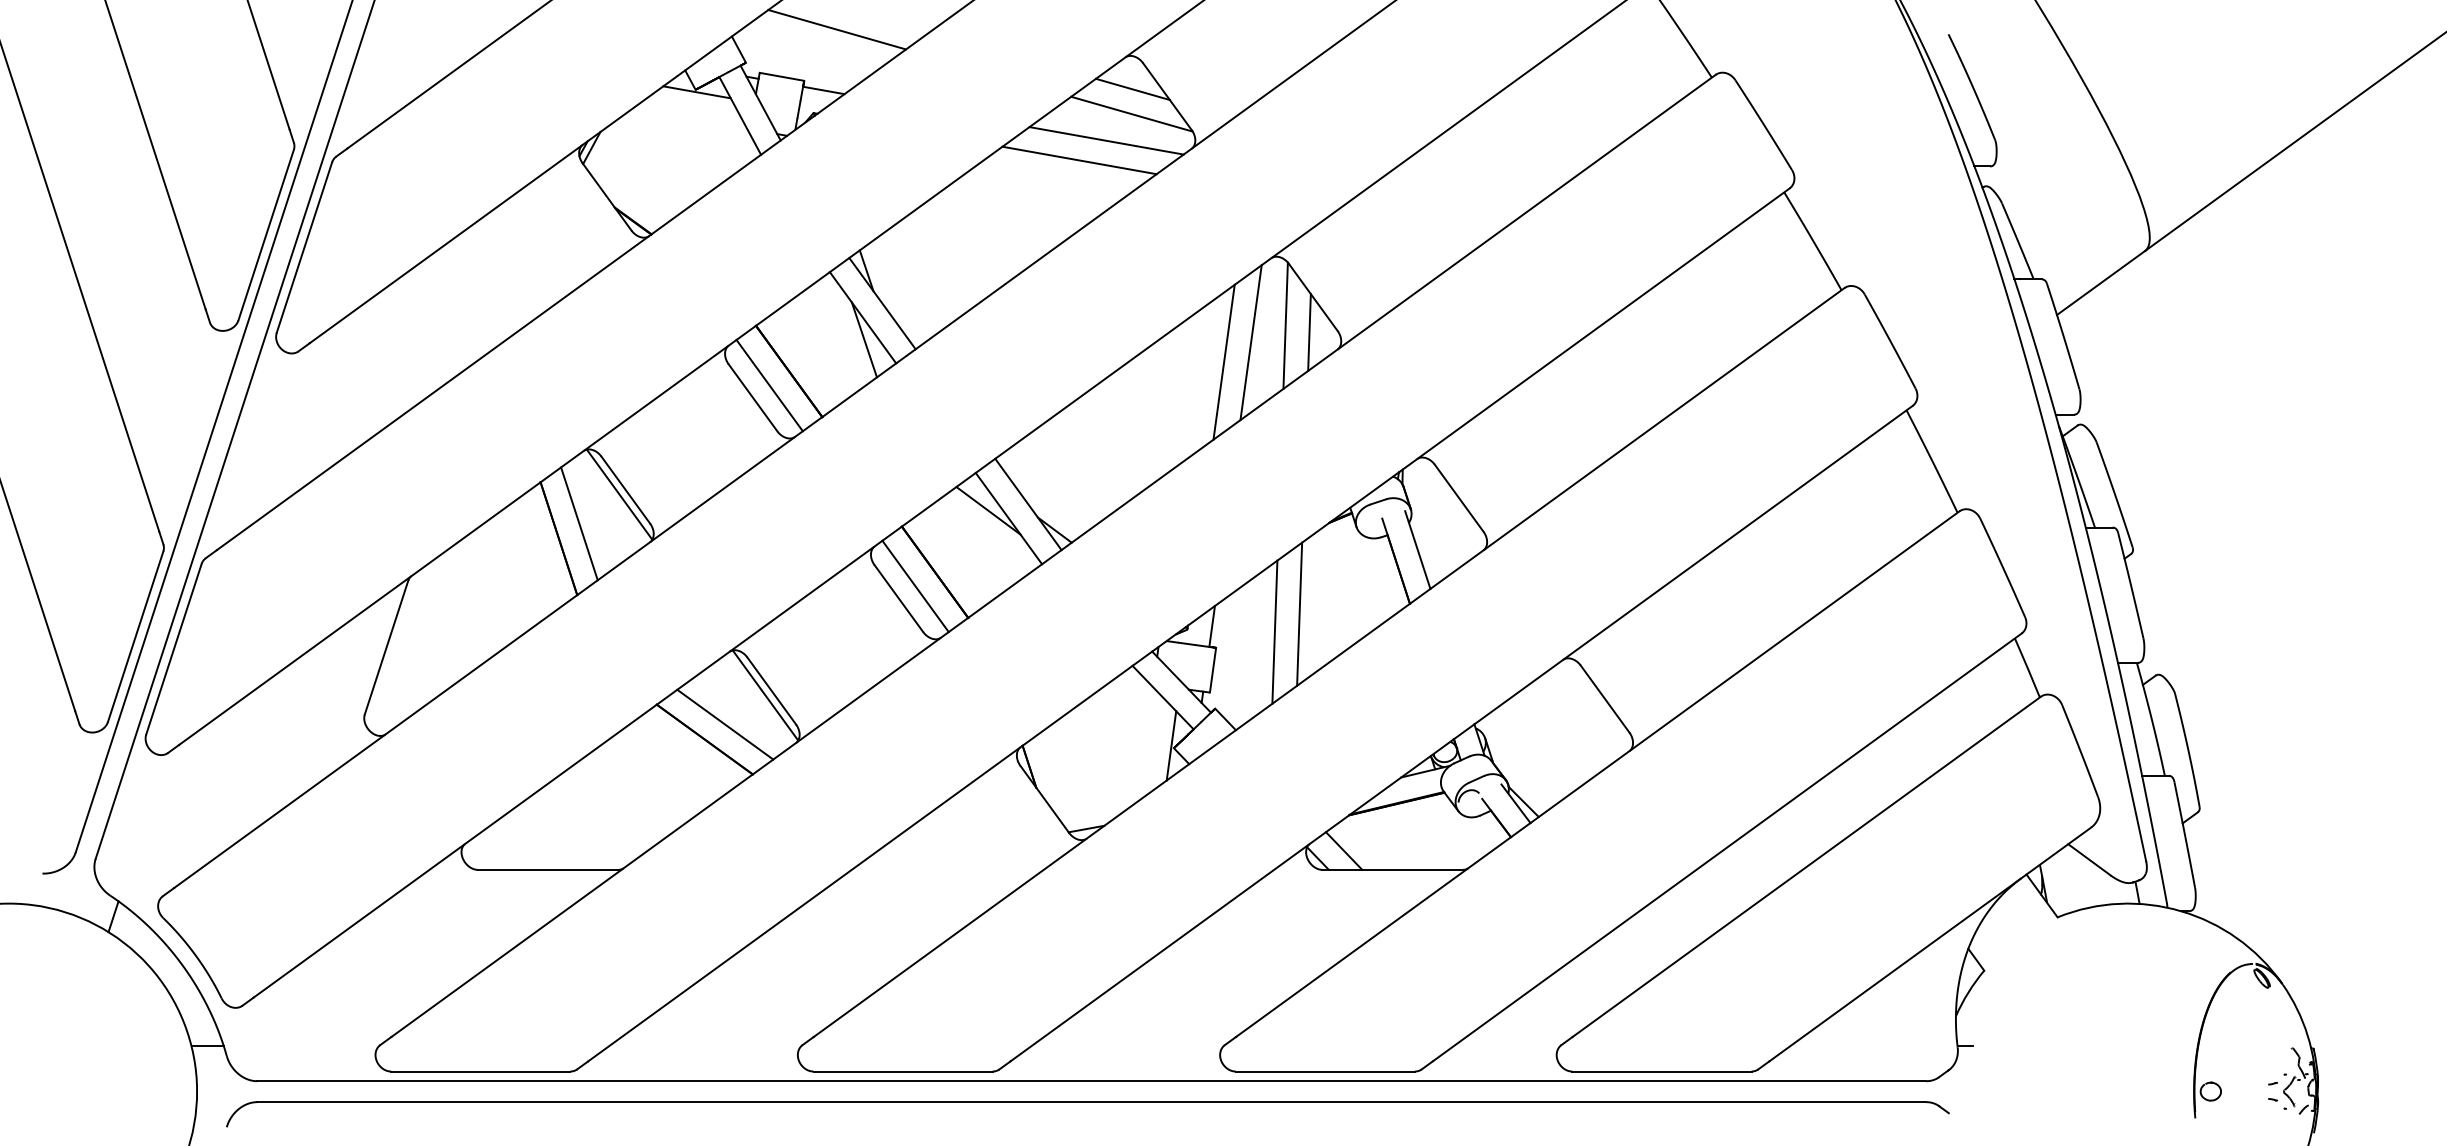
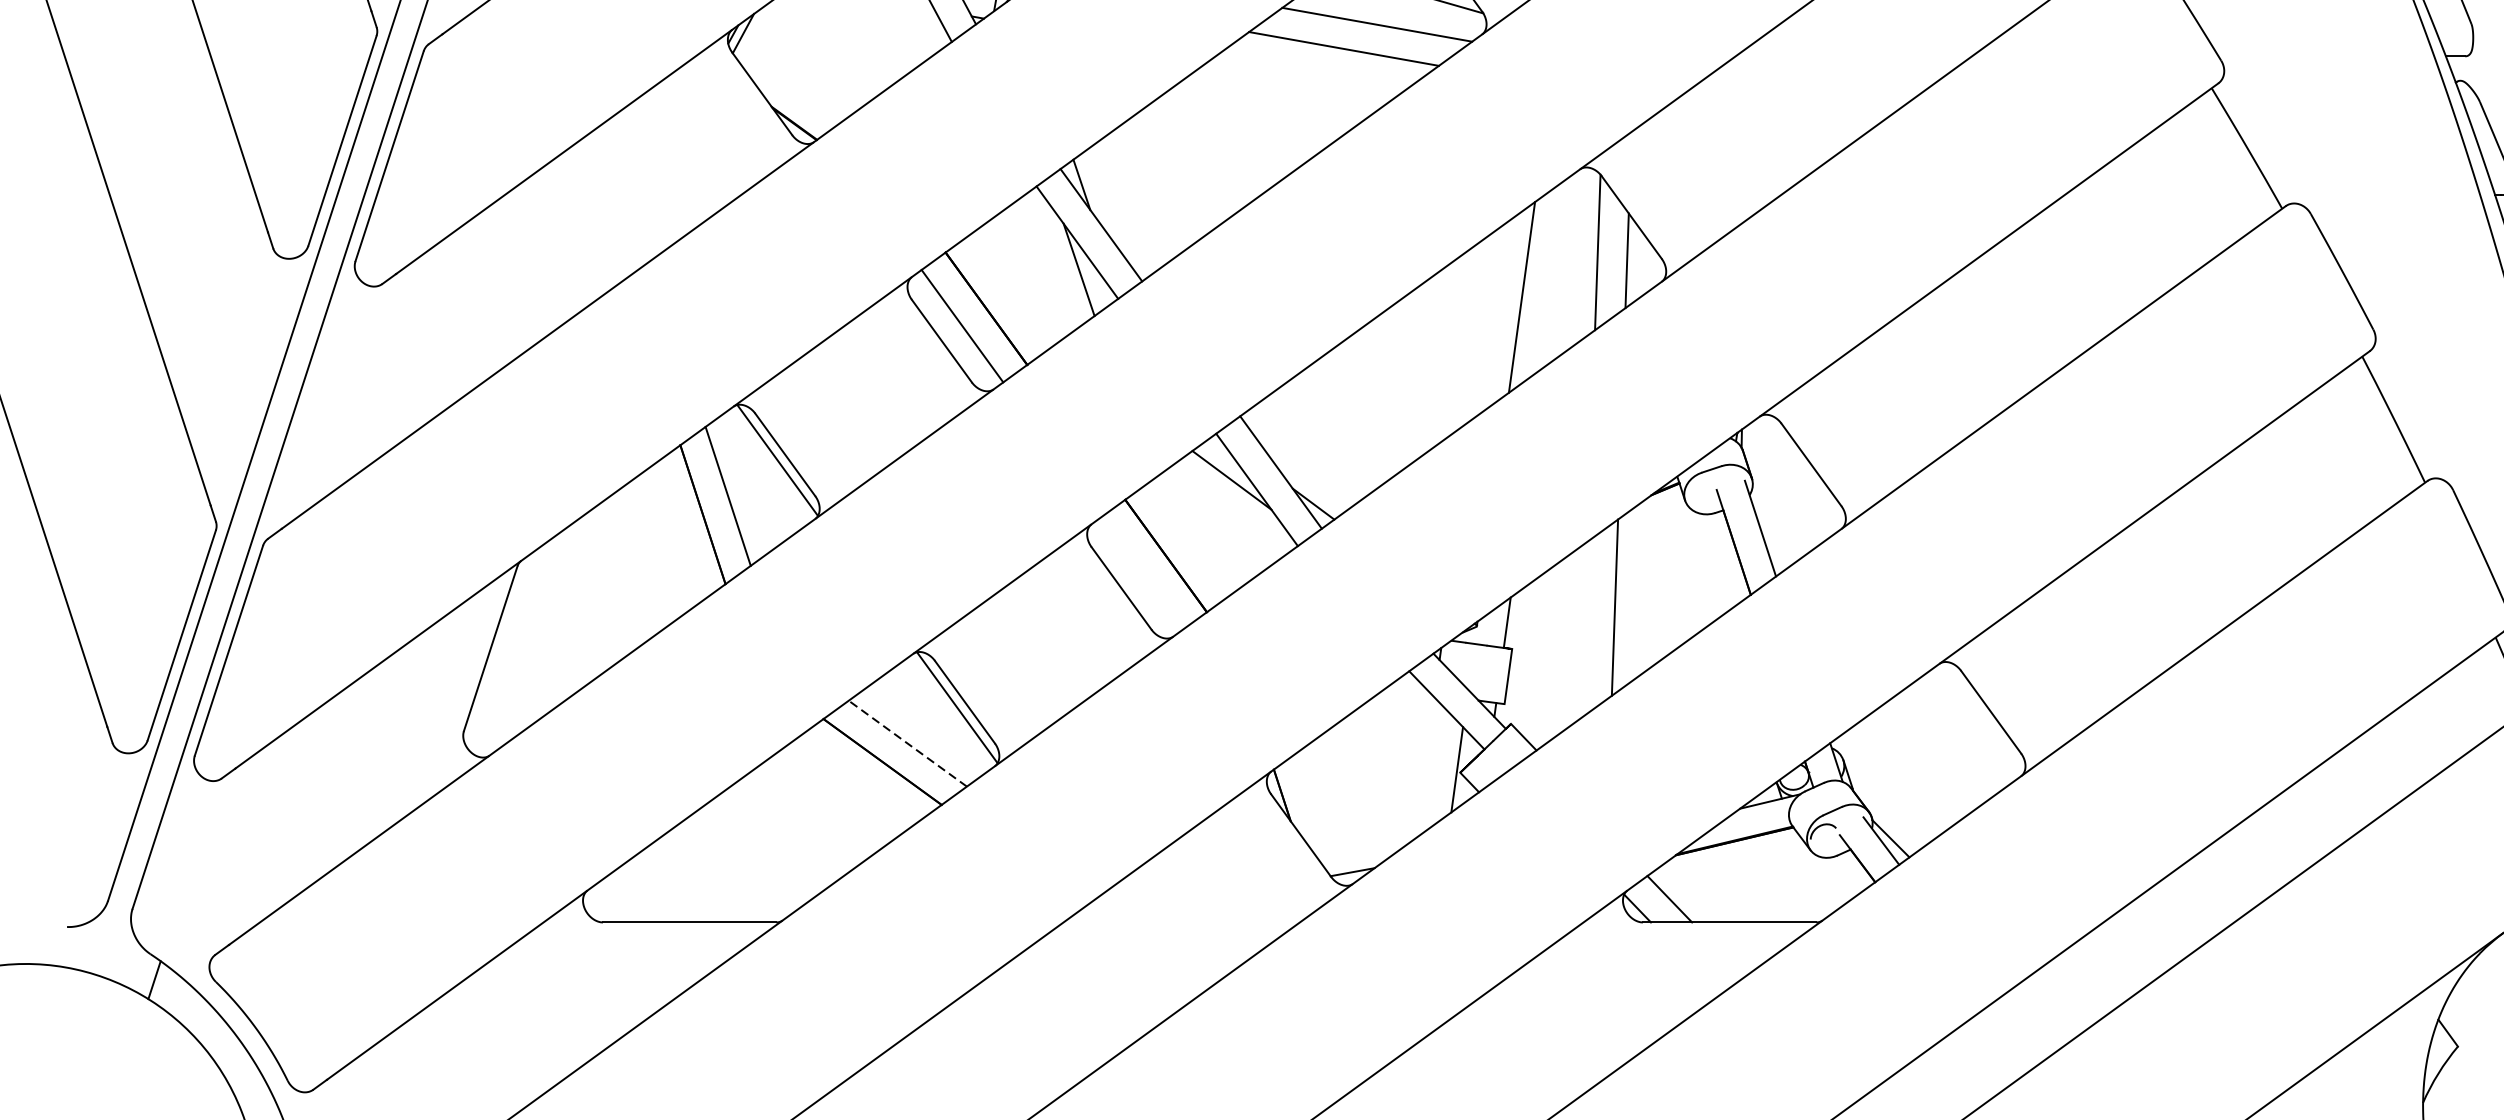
line: (1250, 342) -> (1554, 273), removed
line: (915, 586) -> (1142, 573), removed
line: (1274, 631) -> (1584, 628), removed
line: (724, 724) -> (906, 743), solid -> dashed

